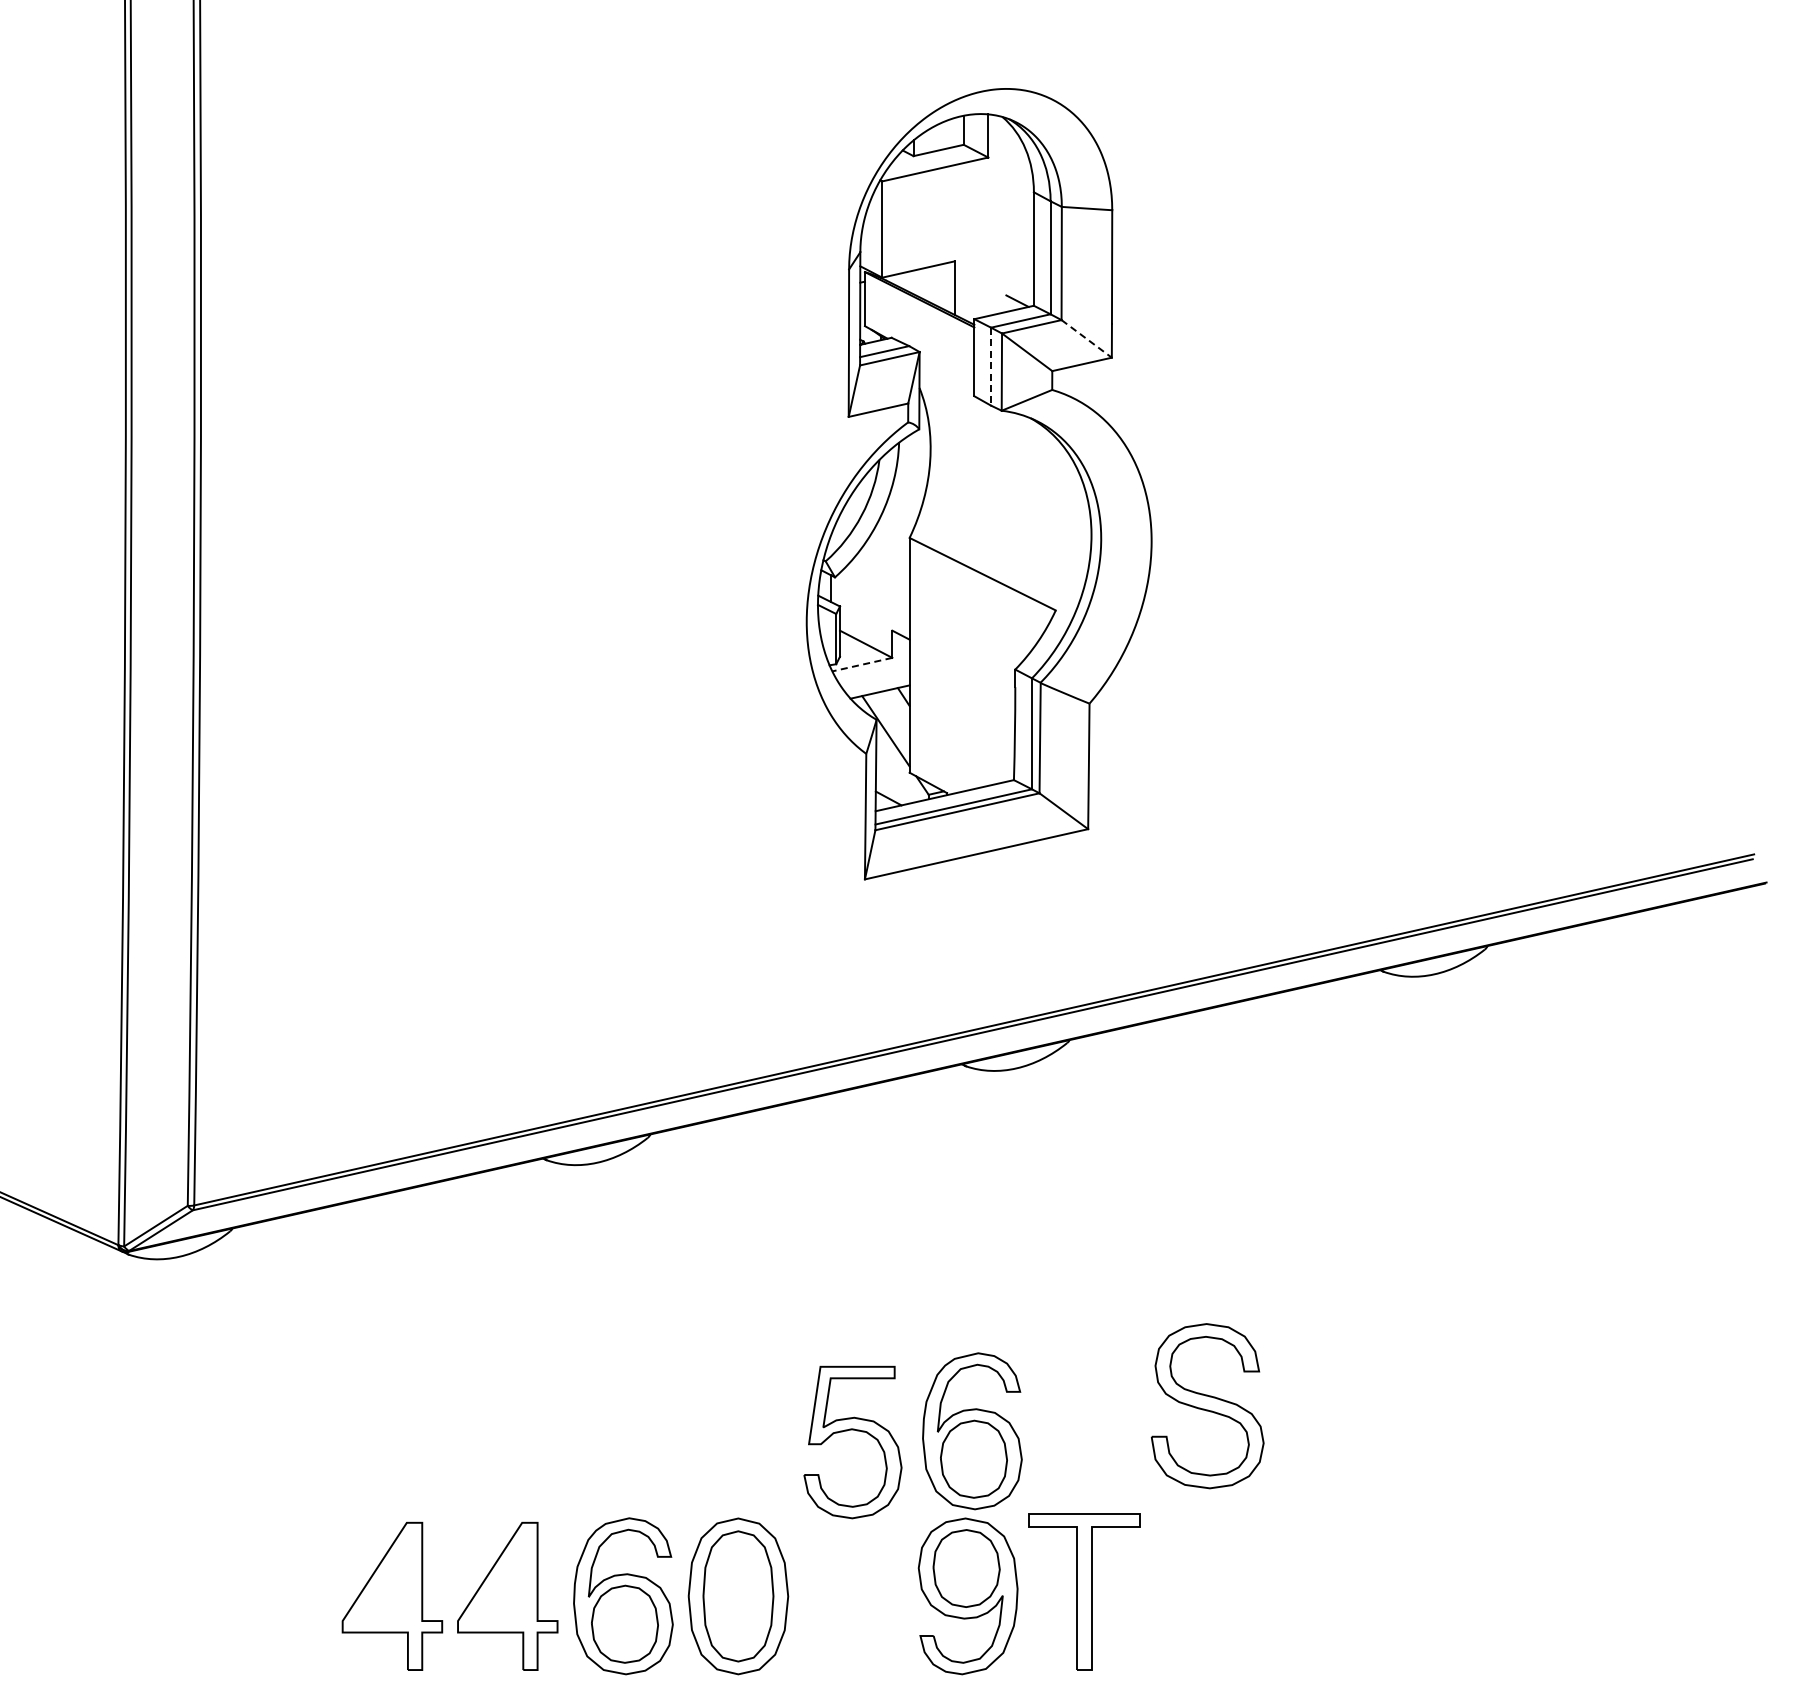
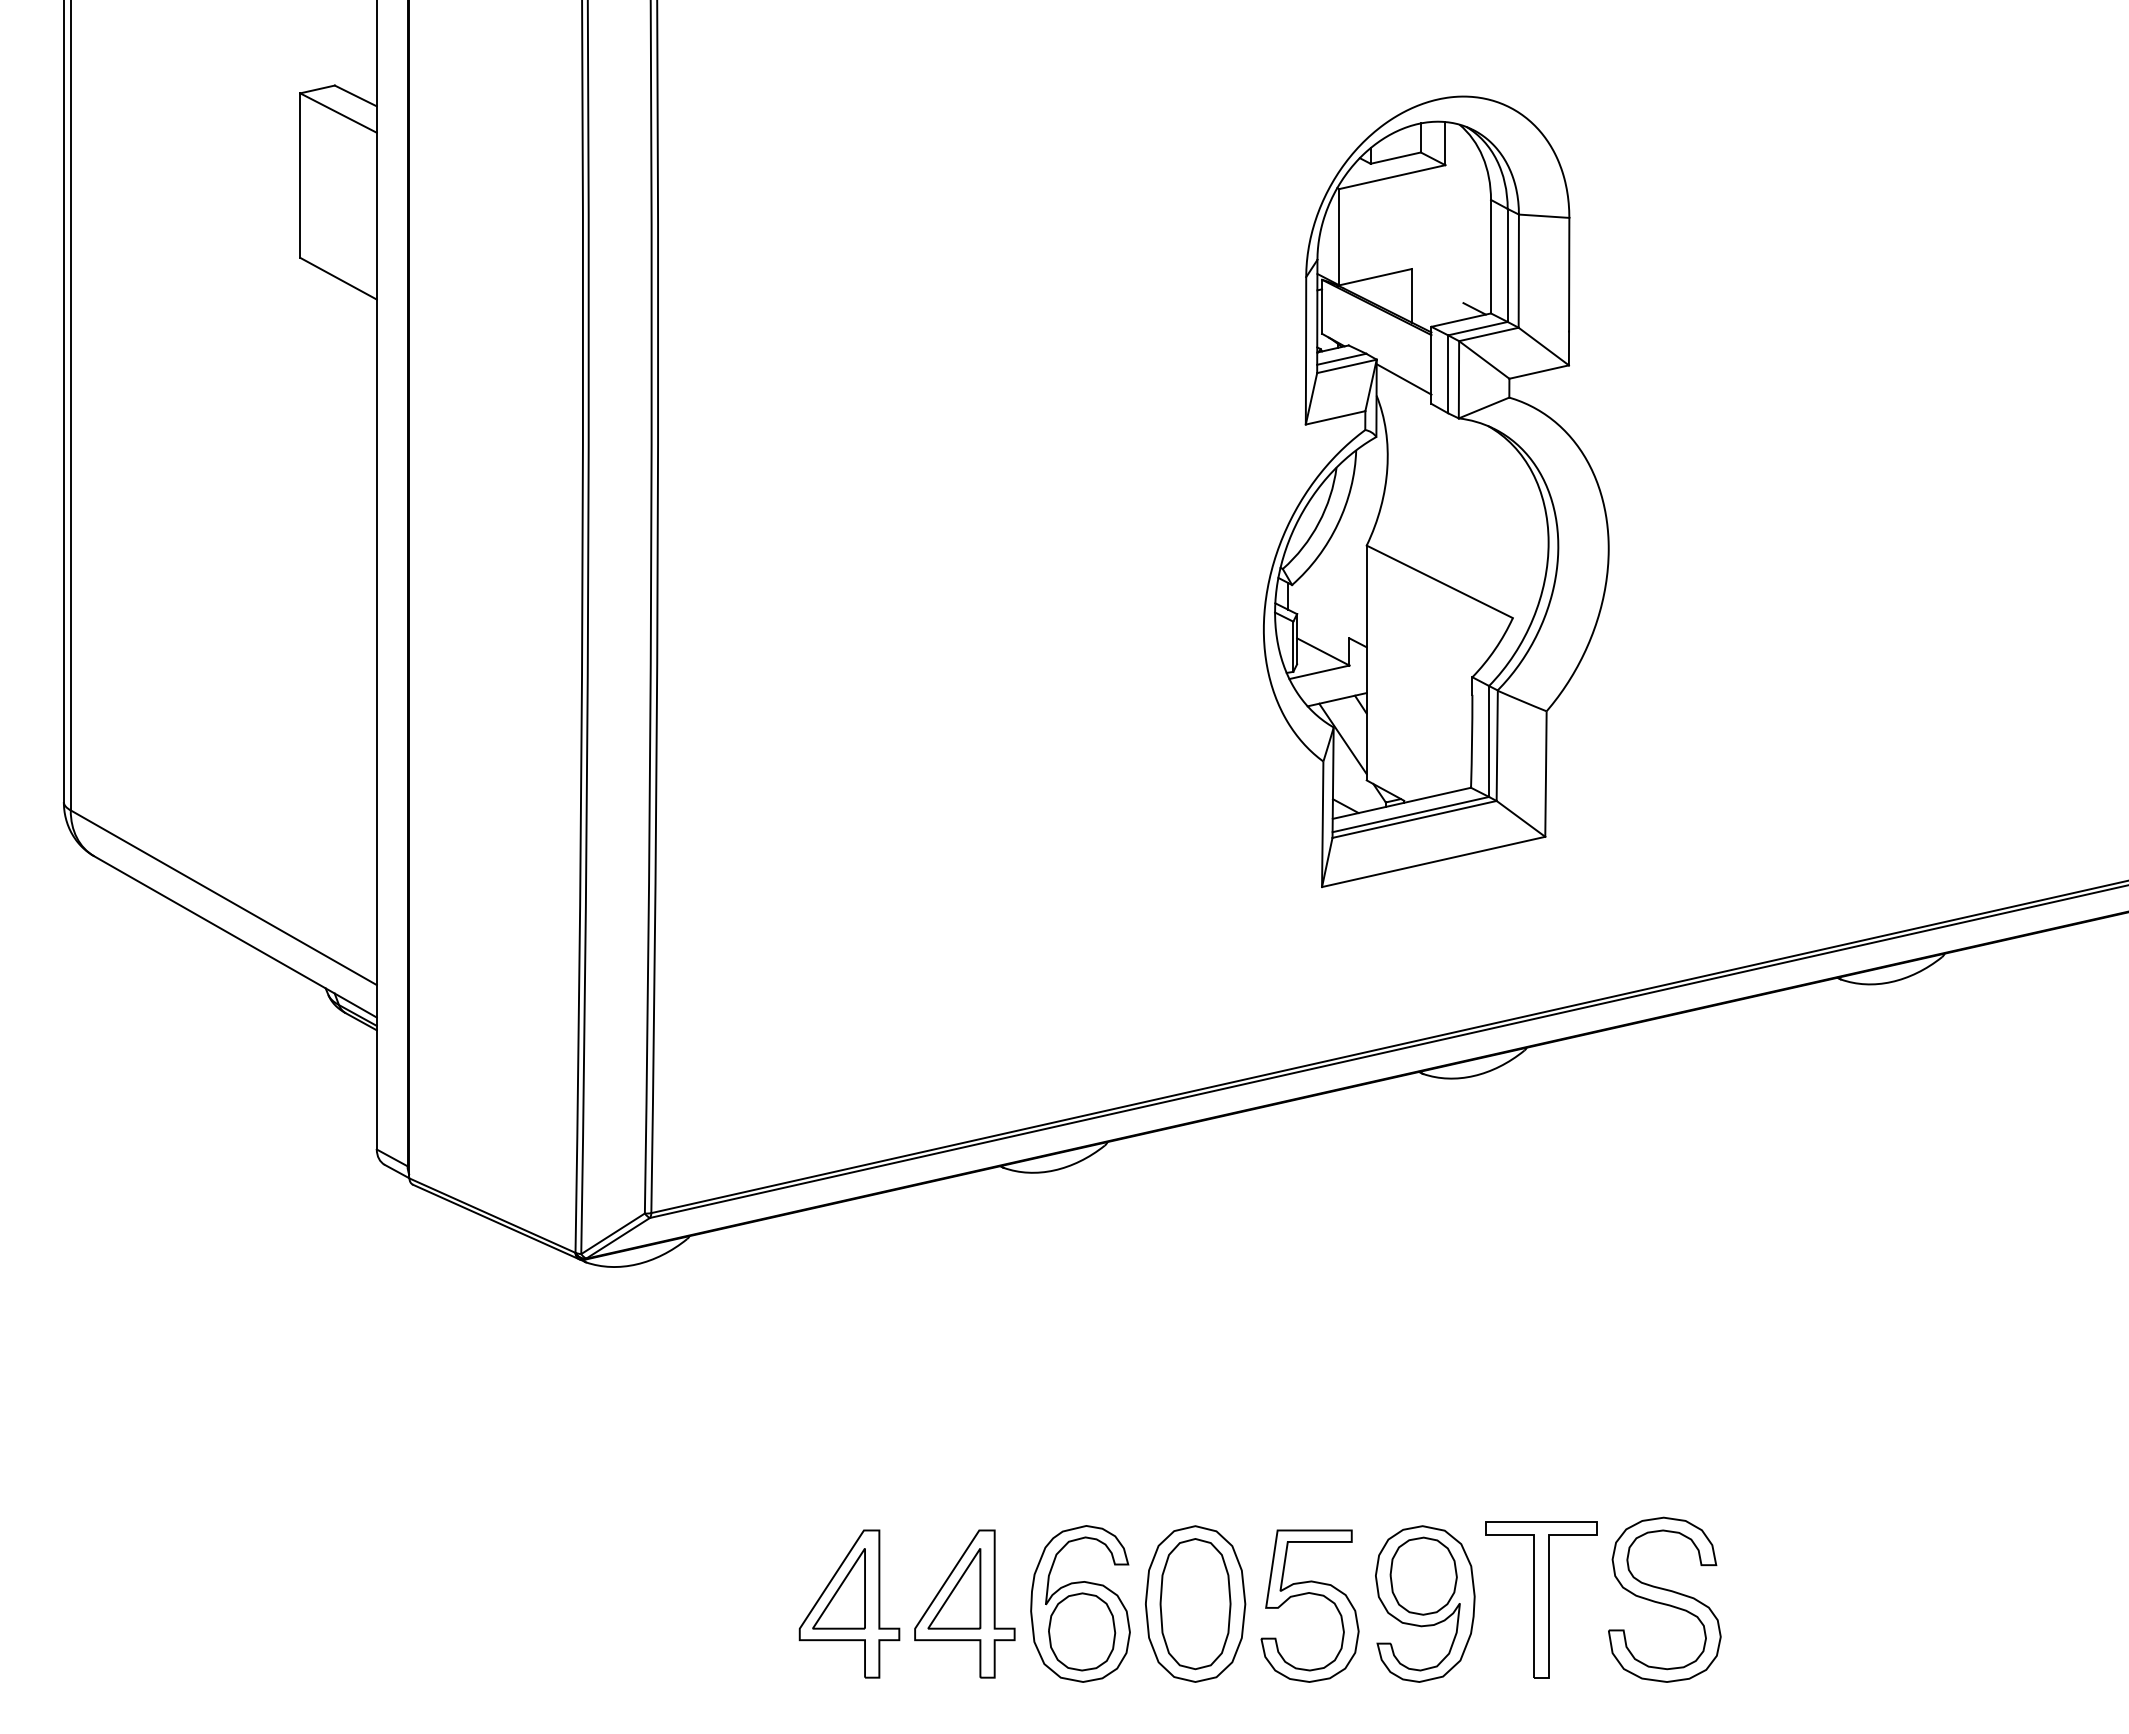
line: (1087, 338) -> (1544, 346), dashed -> solid
line: (991, 366) -> (1448, 374), dashed -> solid
line: (946, 371) -> (1403, 379), added
line: (862, 664) -> (1319, 672), dashed -> solid
part: (1207, 1405) -> (1664, 1599), moved
part: (853, 1430) -> (1310, 1594), moved
part: (972, 1430) -> (1429, 1438), removed
part: (381, 1580) -> (838, 1588), added
part: (497, 1580) -> (954, 1588), added

